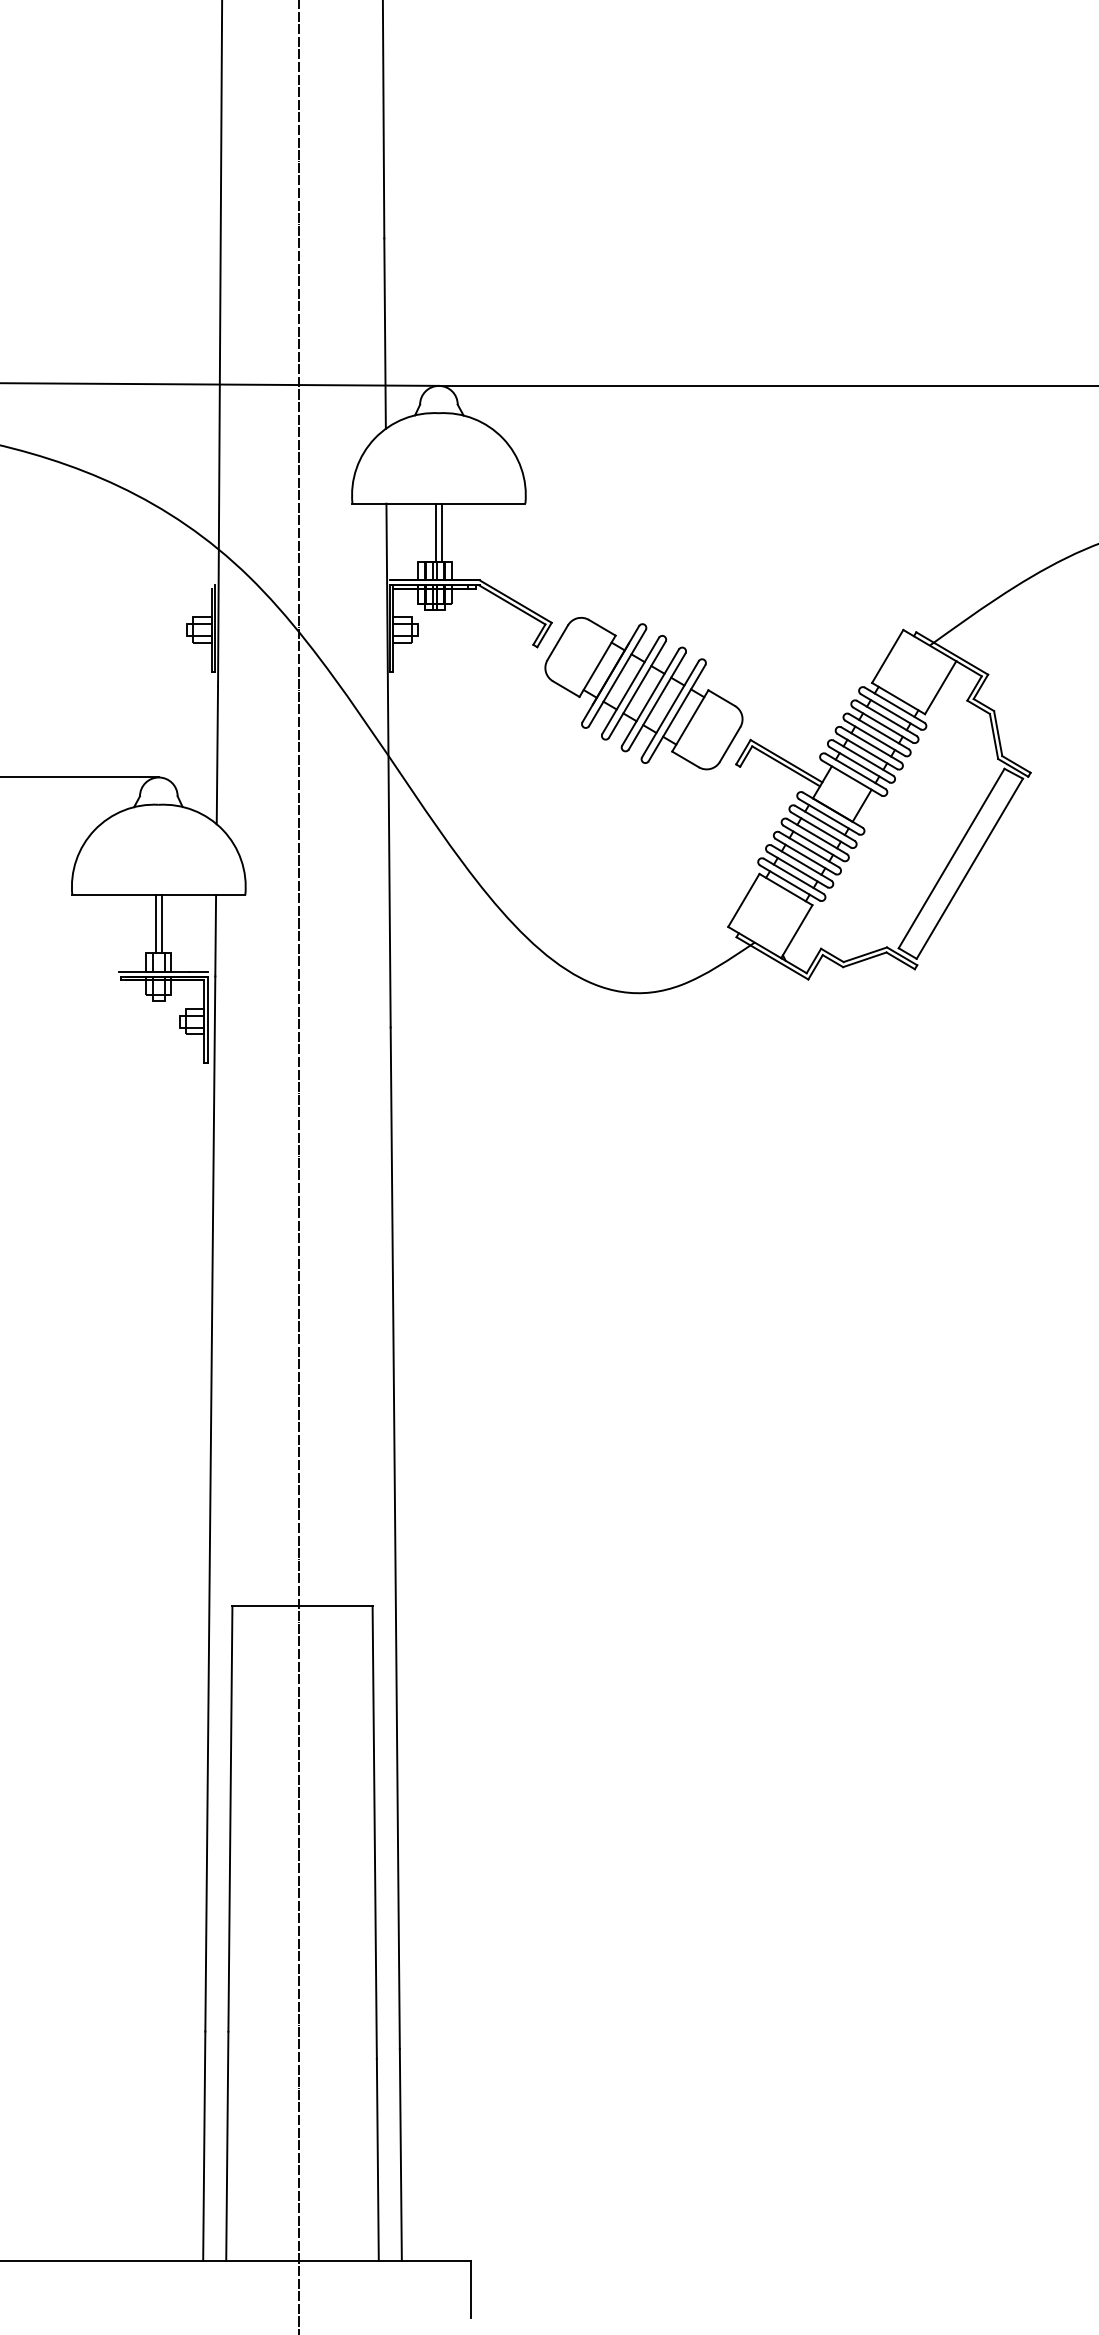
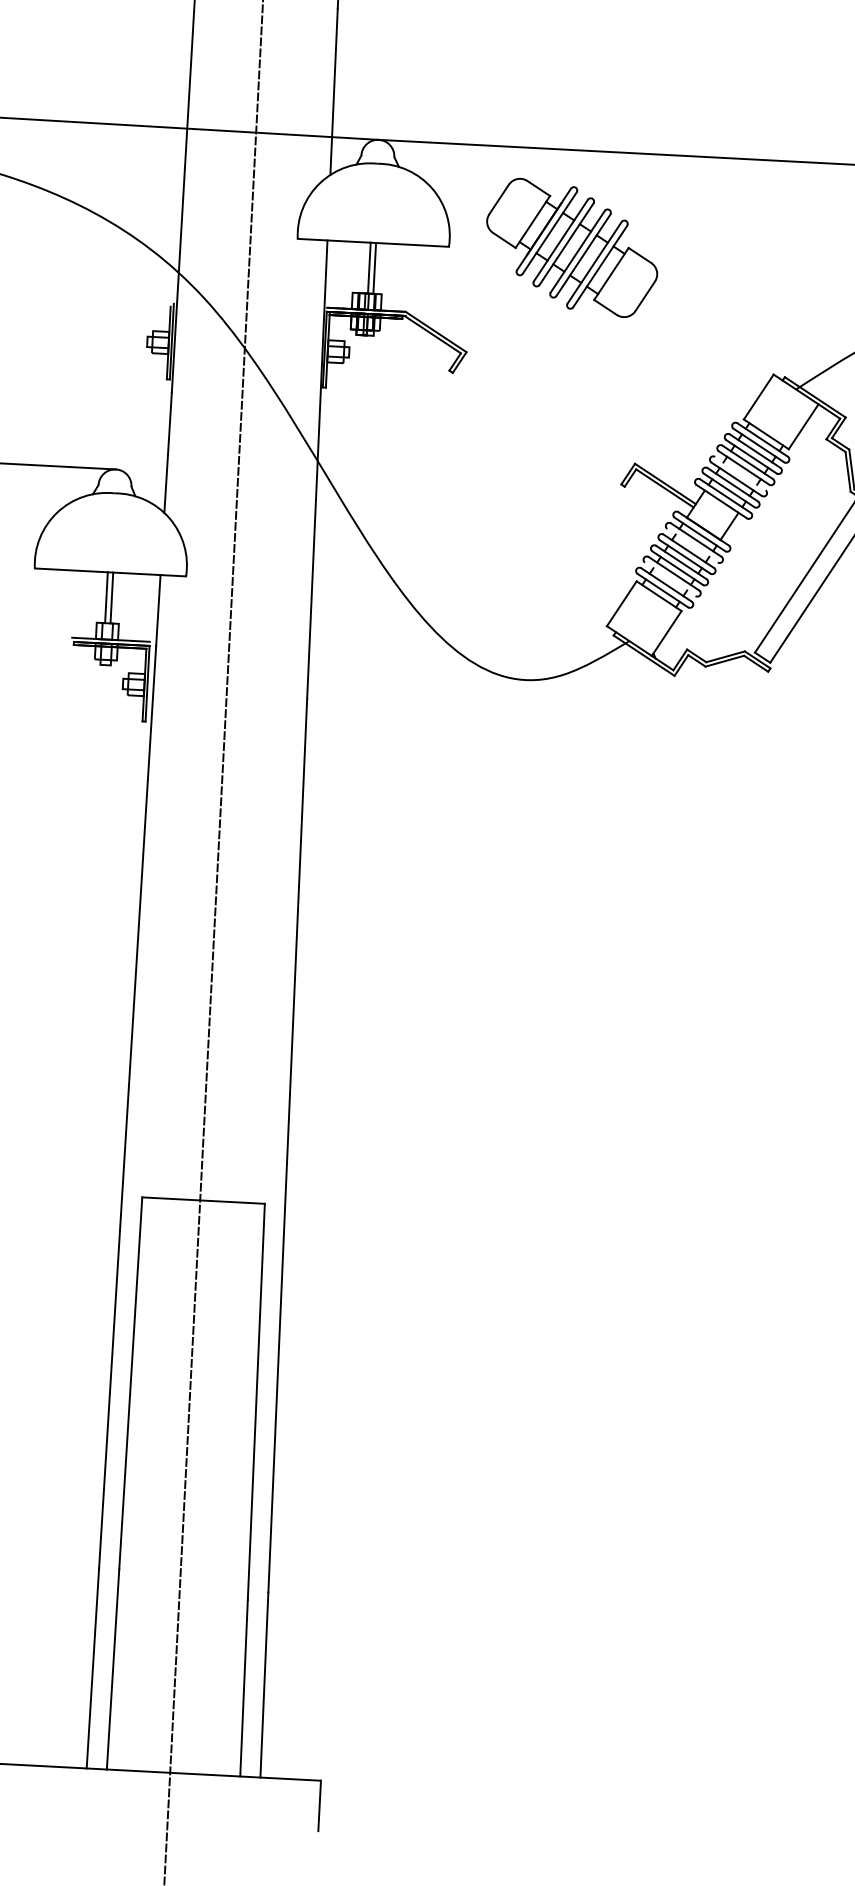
part: (643, 693) -> (571, 247), moved
line: (871, 744) -> (740, 473), removed
line: (820, 829) -> (692, 545), removed
line: (797, 869) -> (670, 579), removed

